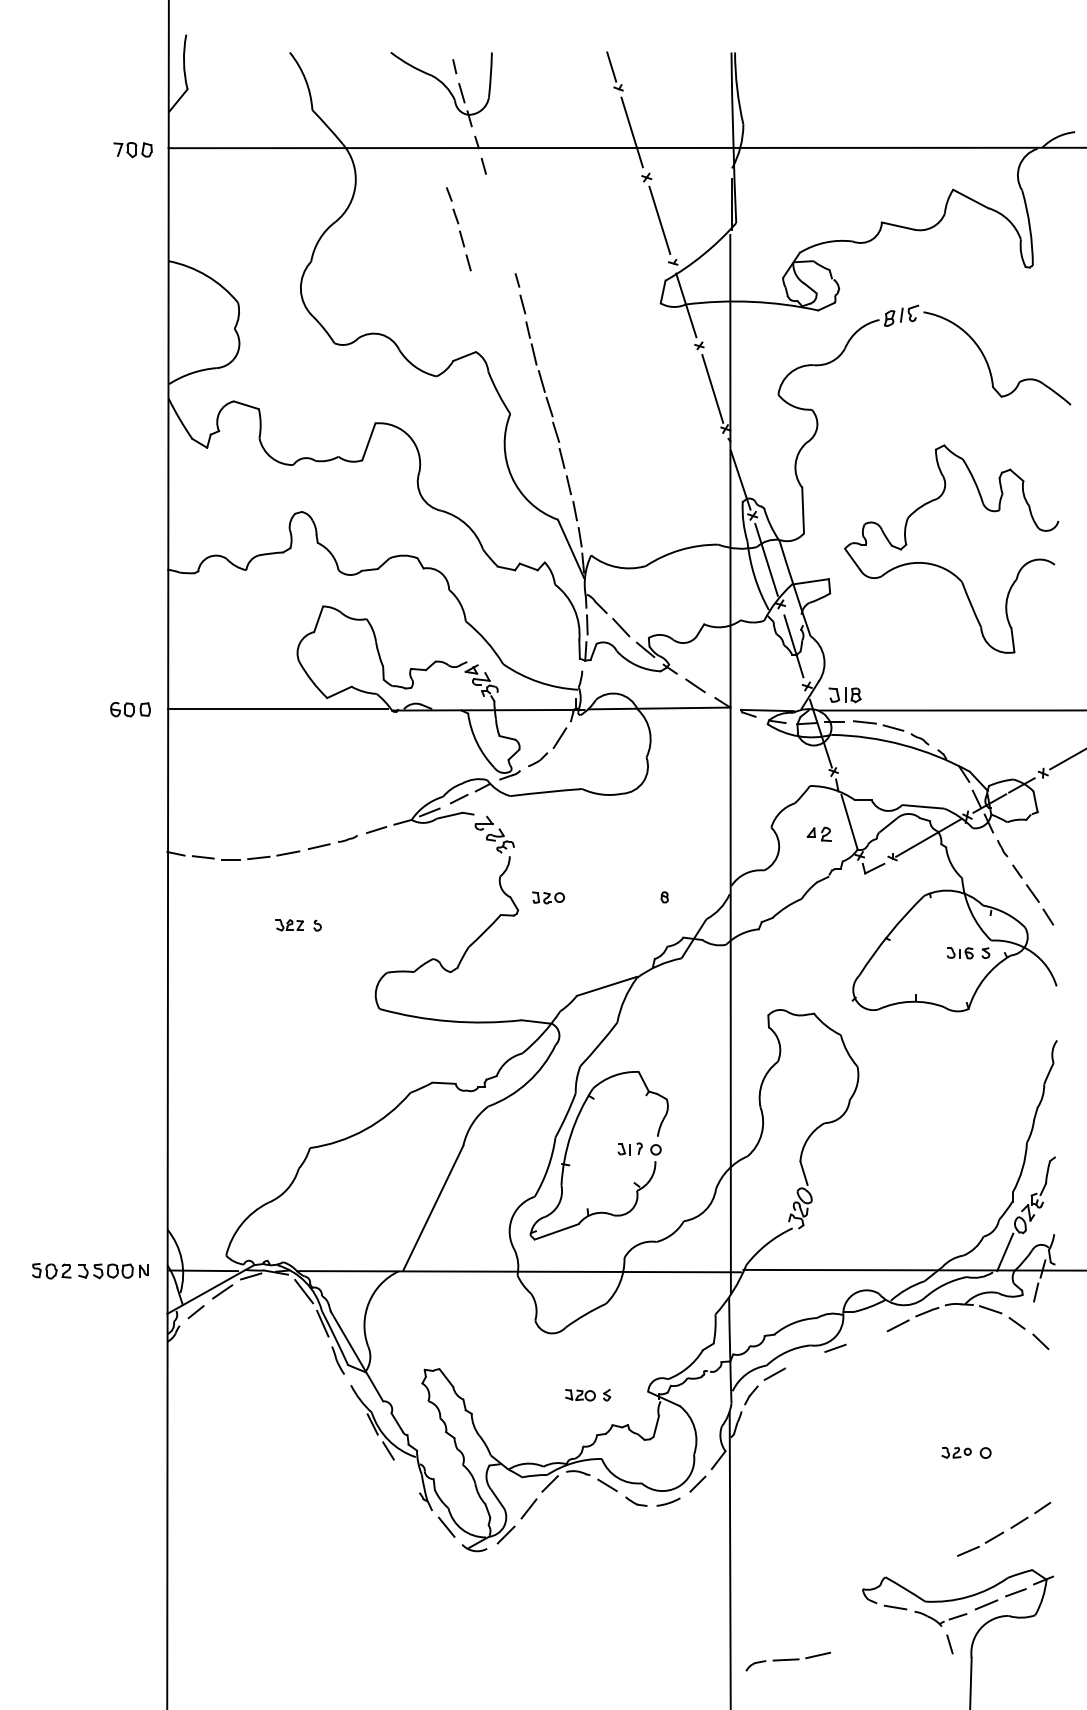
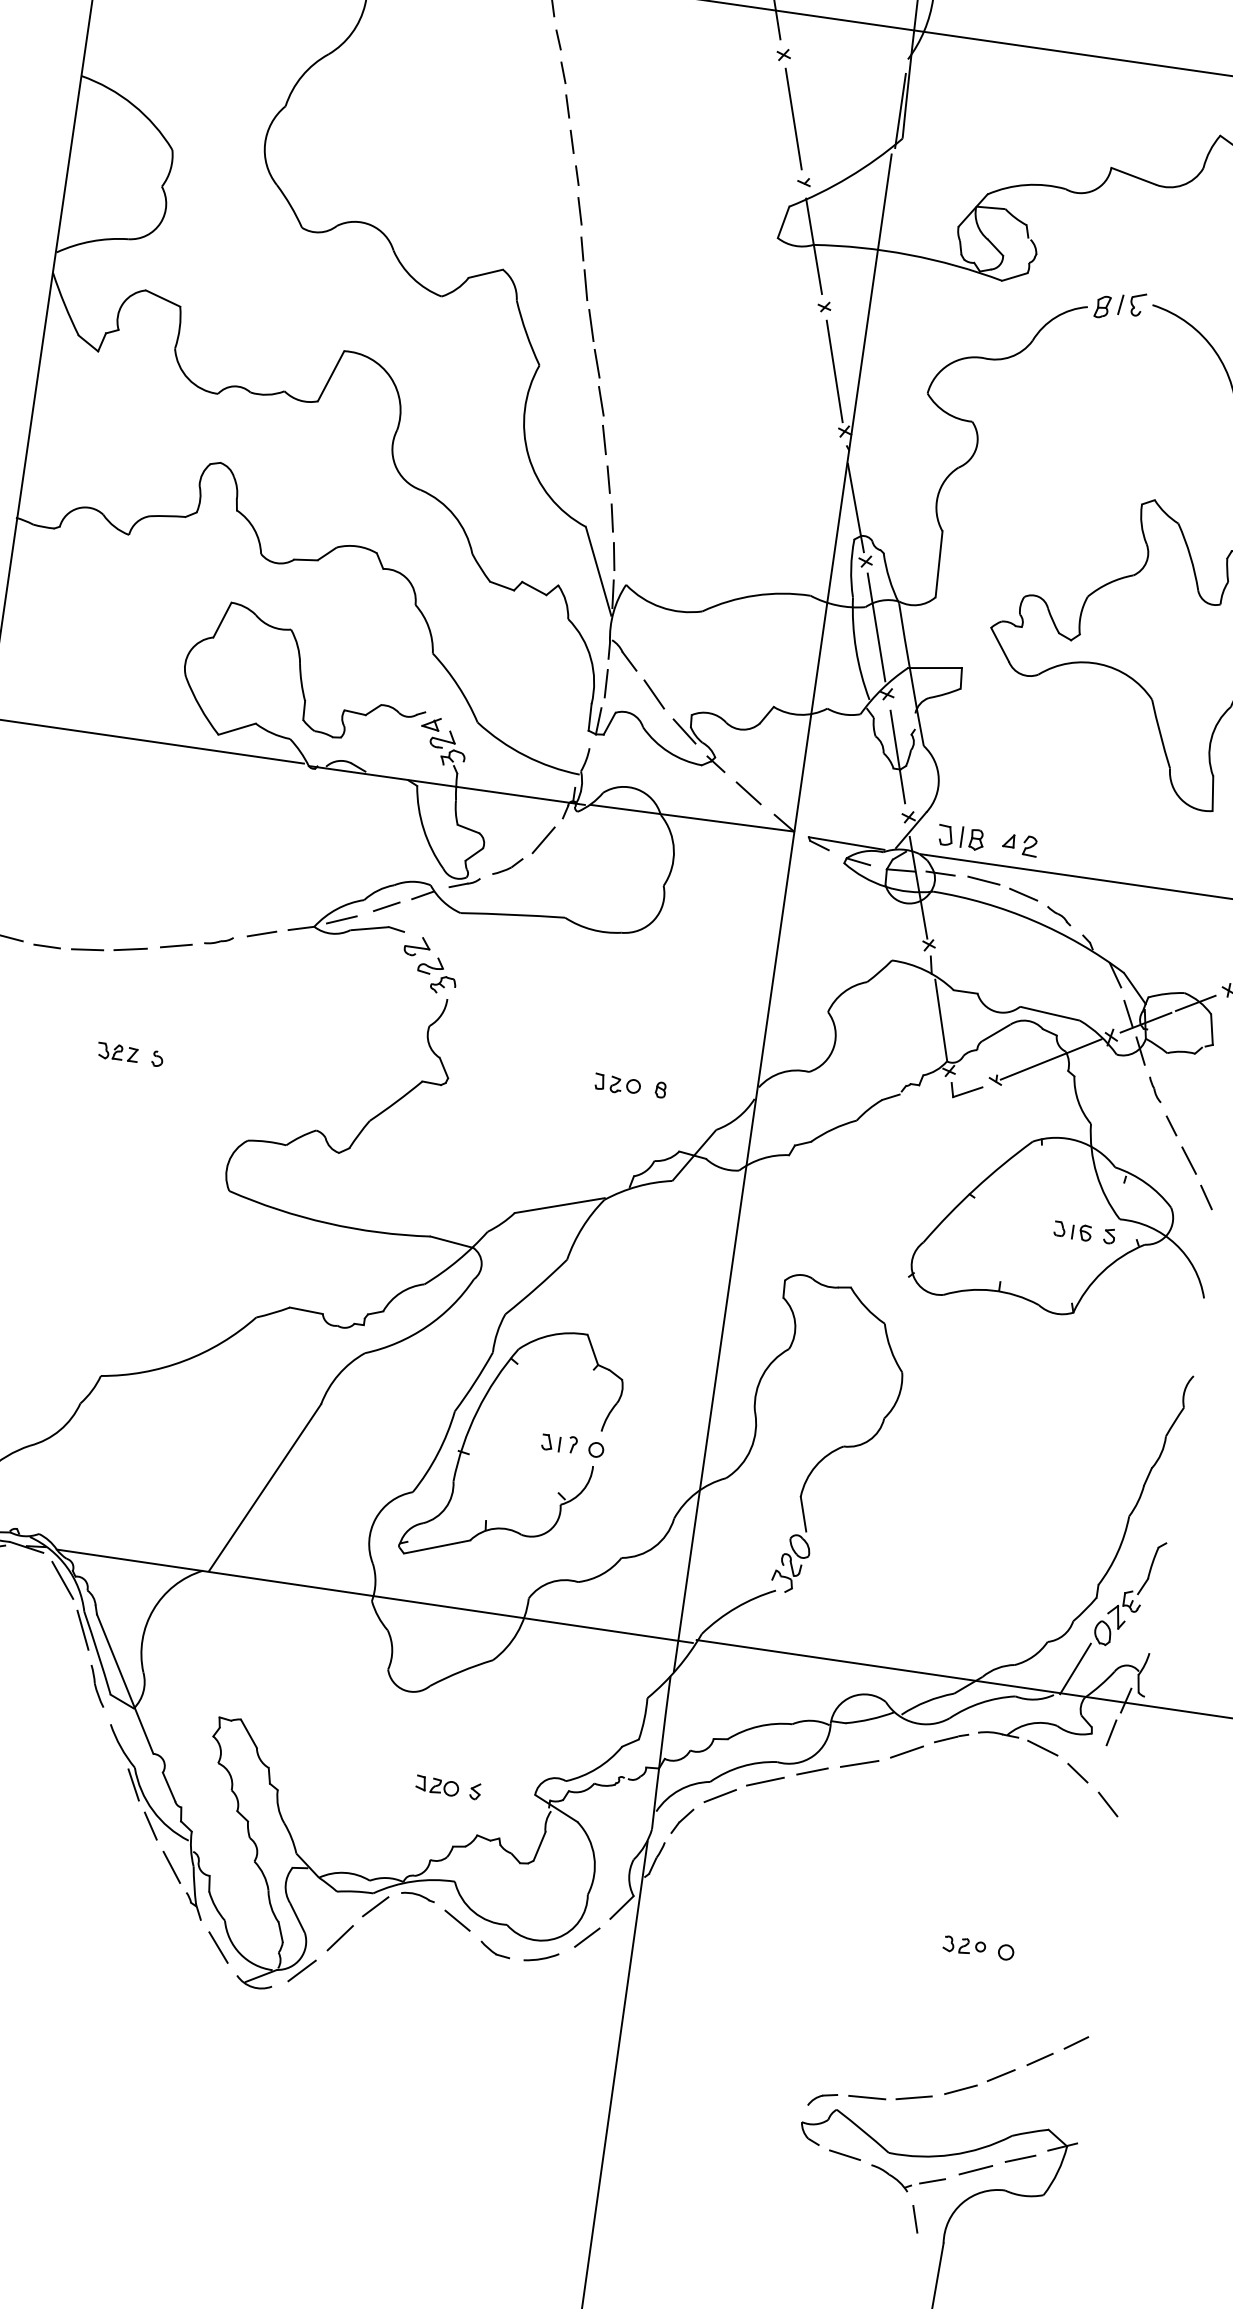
part: (458, 229) -> (564, 92), moved
part: (818, 833) -> (1019, 843), moved
part: (548, 897) -> (617, 1083), moved
line: (866, 1338) -> (858, 1763), added
line: (804, 1359) -> (765, 1781), added
line: (406, 1476) -> (171, 1866), added
part: (787, 1661) -> (868, 2100), moved

